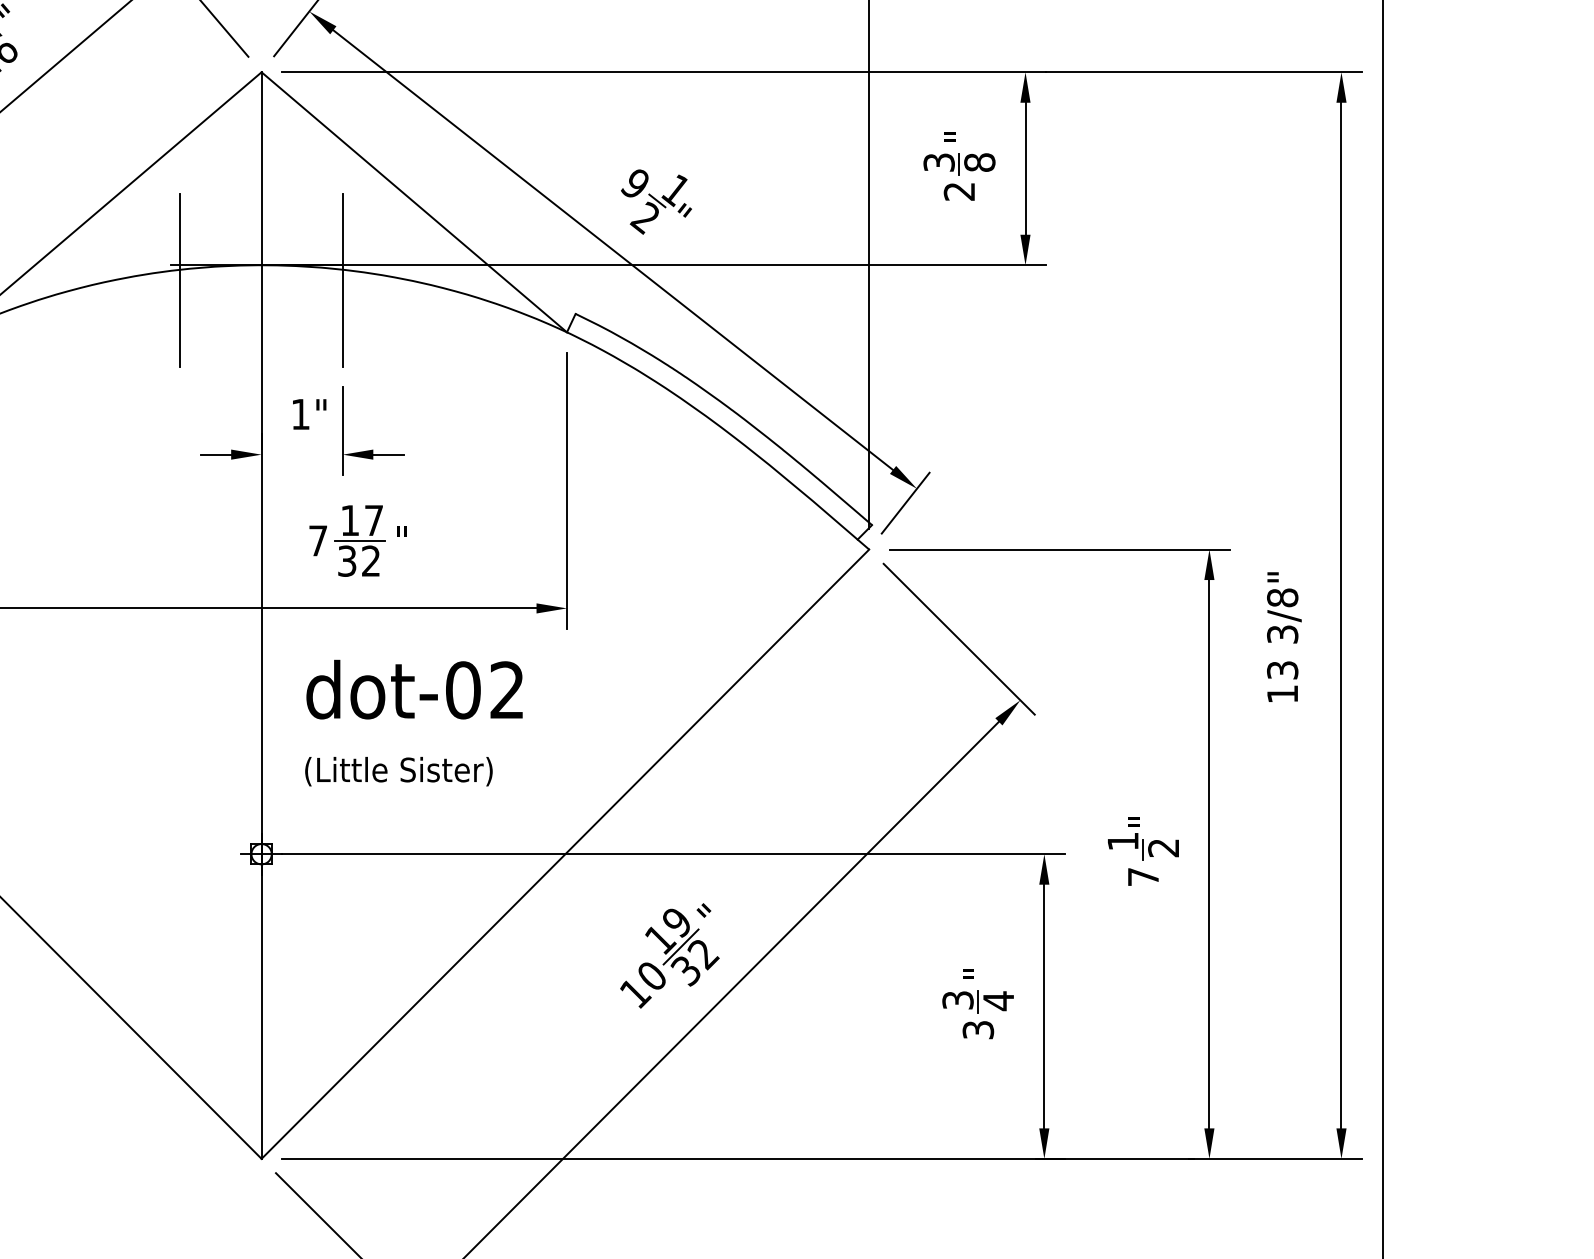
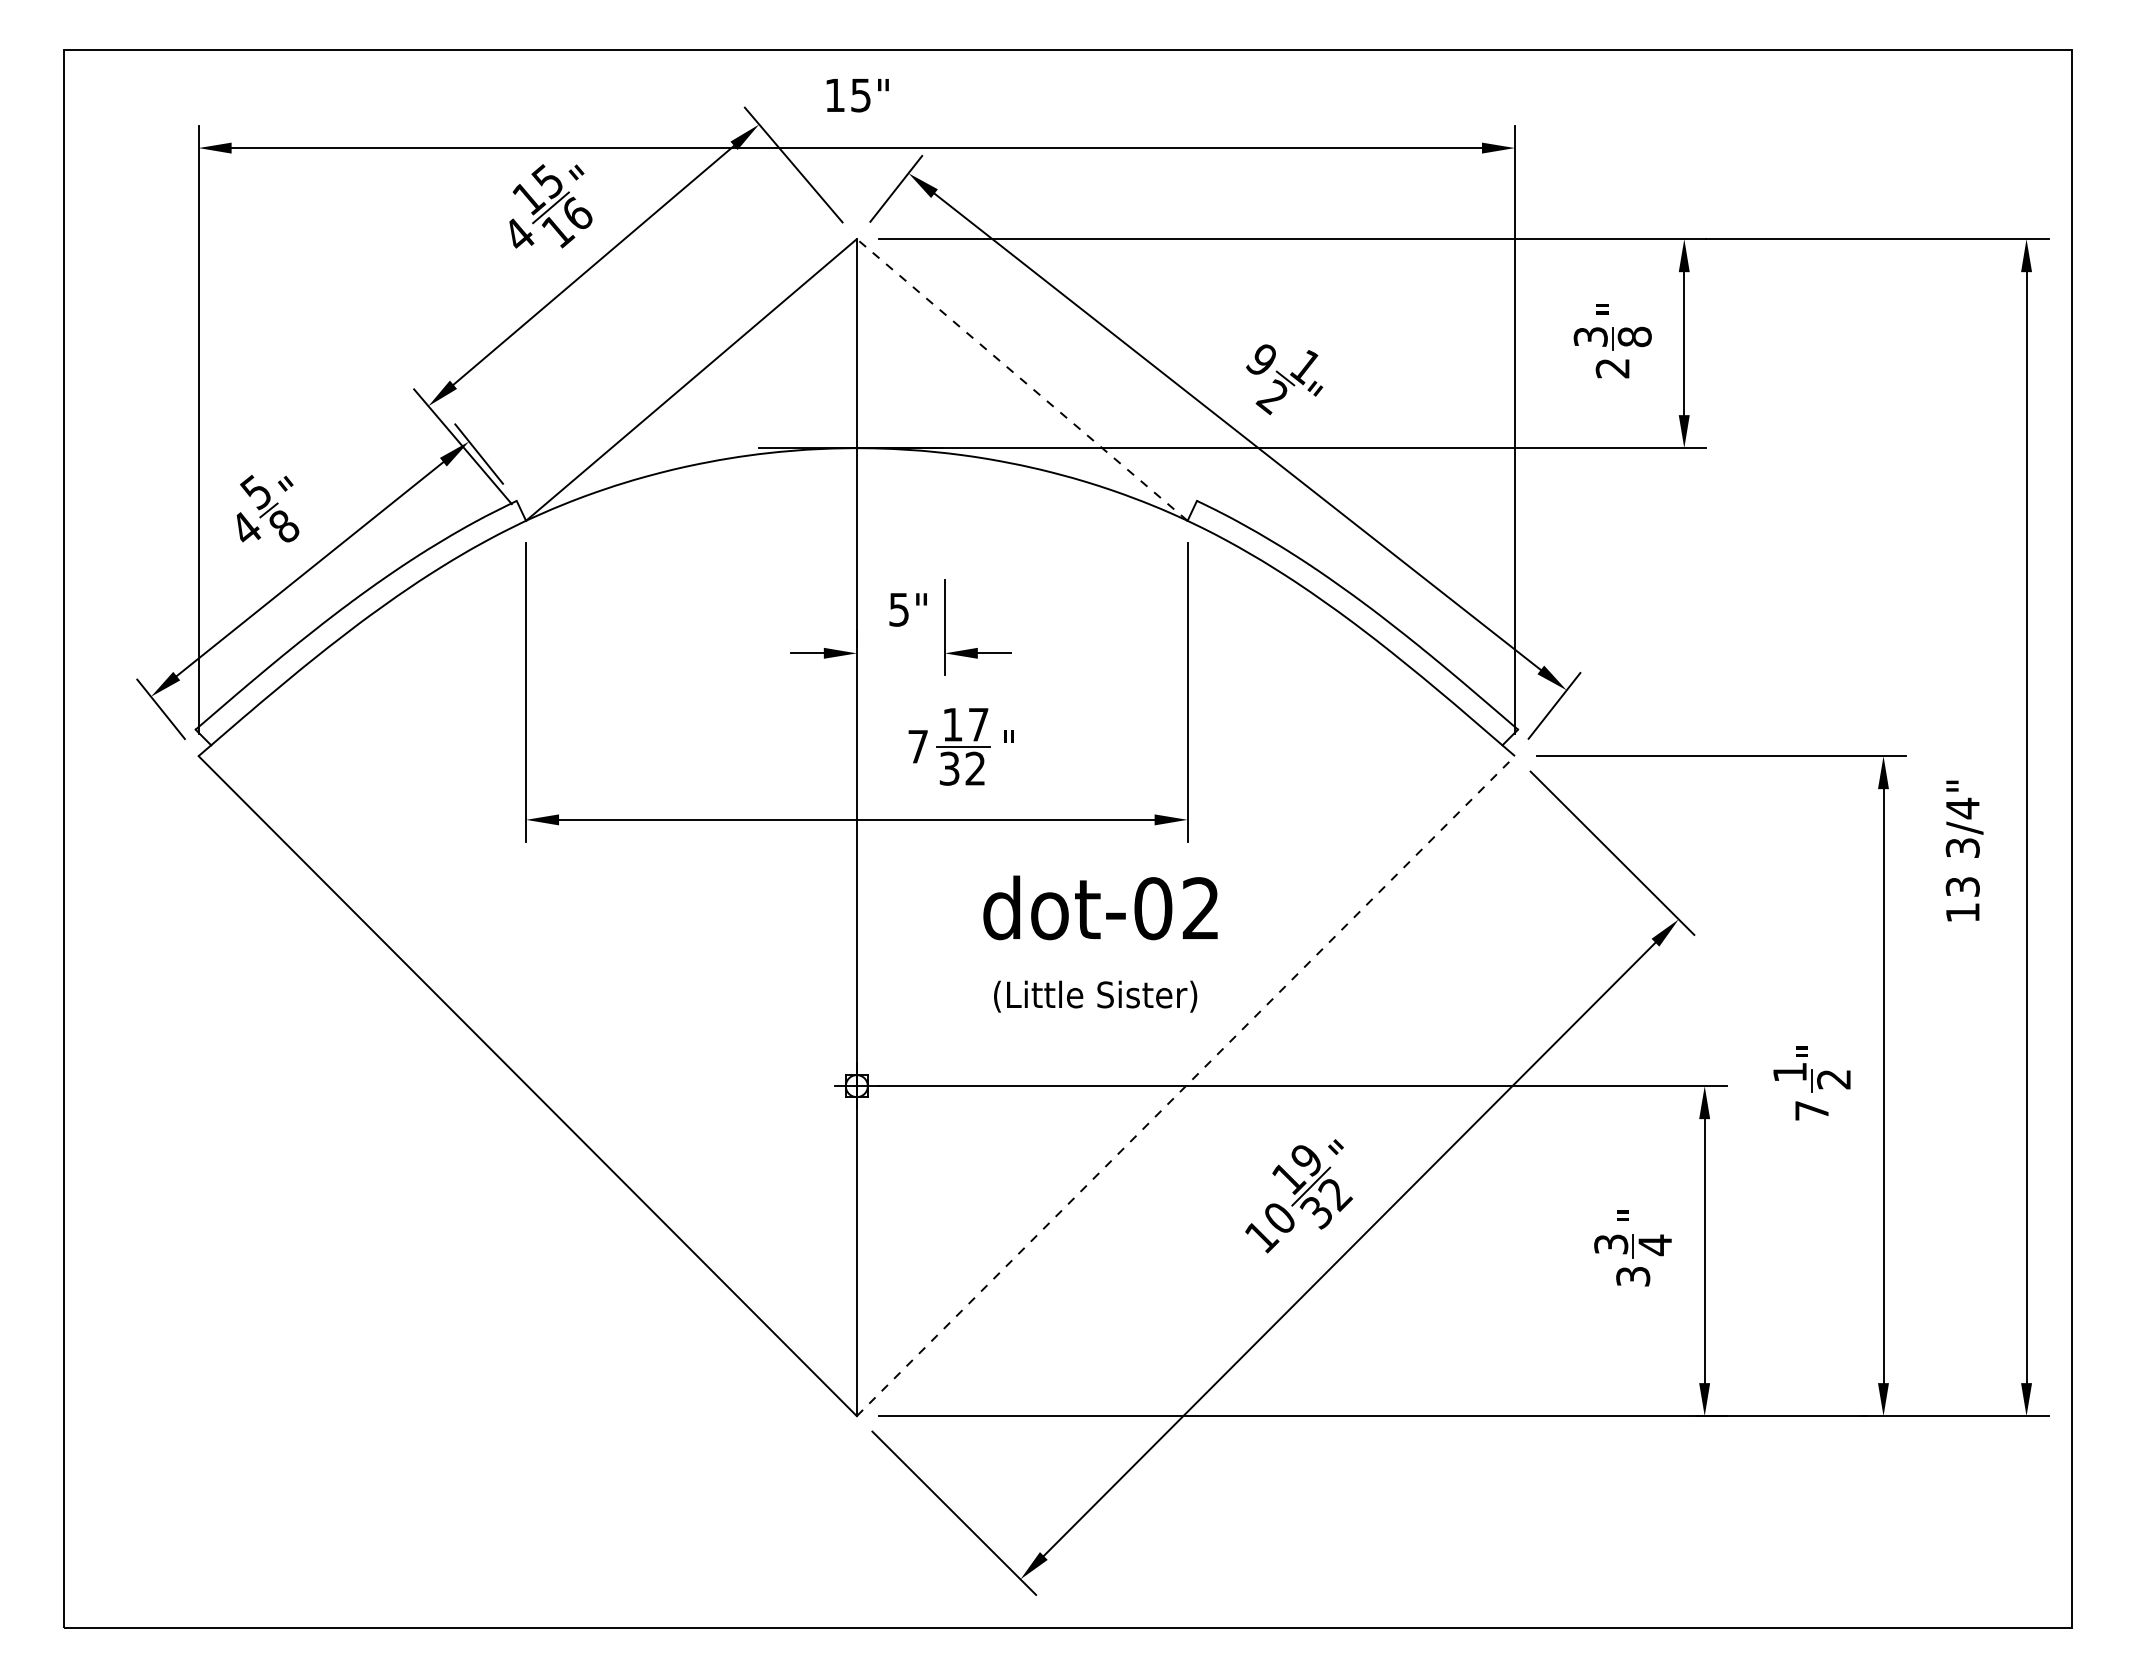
line: (413, 201) -> (1021, 379), solid -> dashed
line: (180, 280) -> (768, 464), removed
line: (342, 280) -> (944, 464), removed
text: (300, 414) -> (898, 609), 1" -> 5"
text: (1282, 597) -> (1962, 808), 3/8" -> 3/4"
text: (414, 689) -> (1100, 907), moved
text: (398, 771) -> (1095, 996), moved
line: (565, 853) -> (1186, 1085), solid -> dashed

